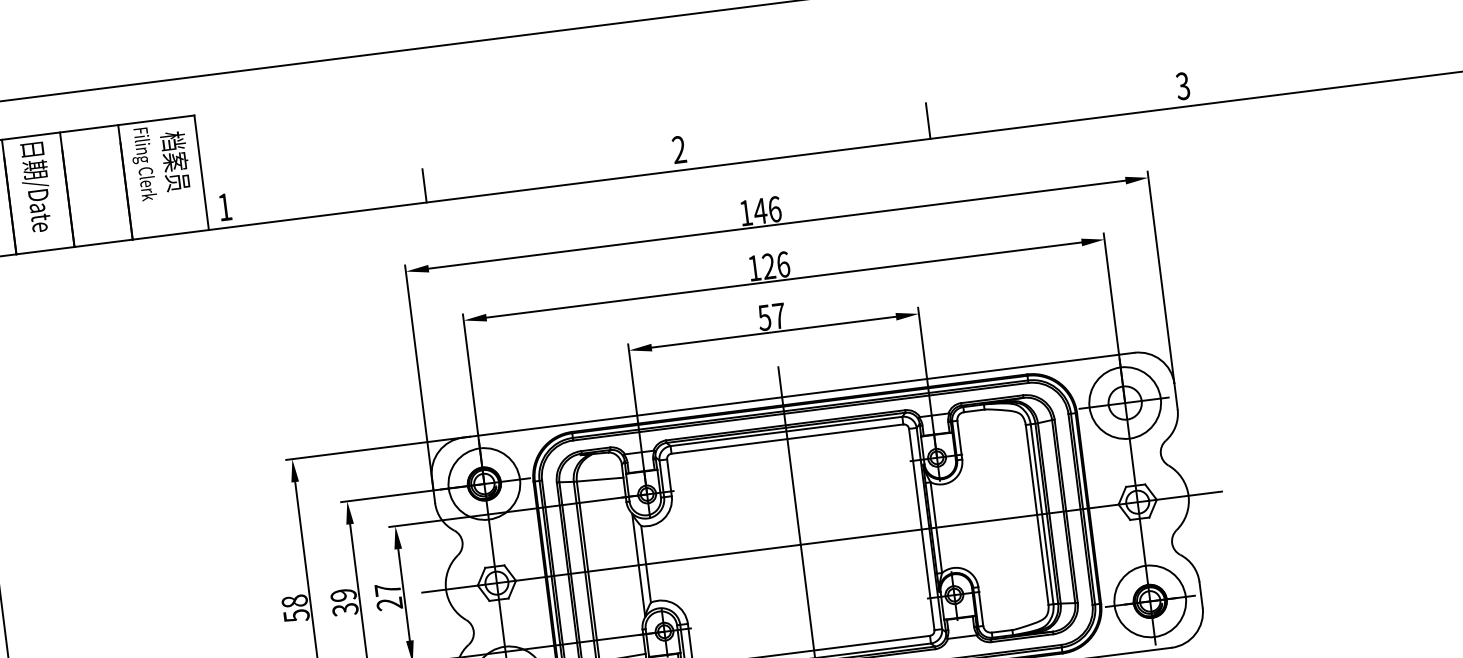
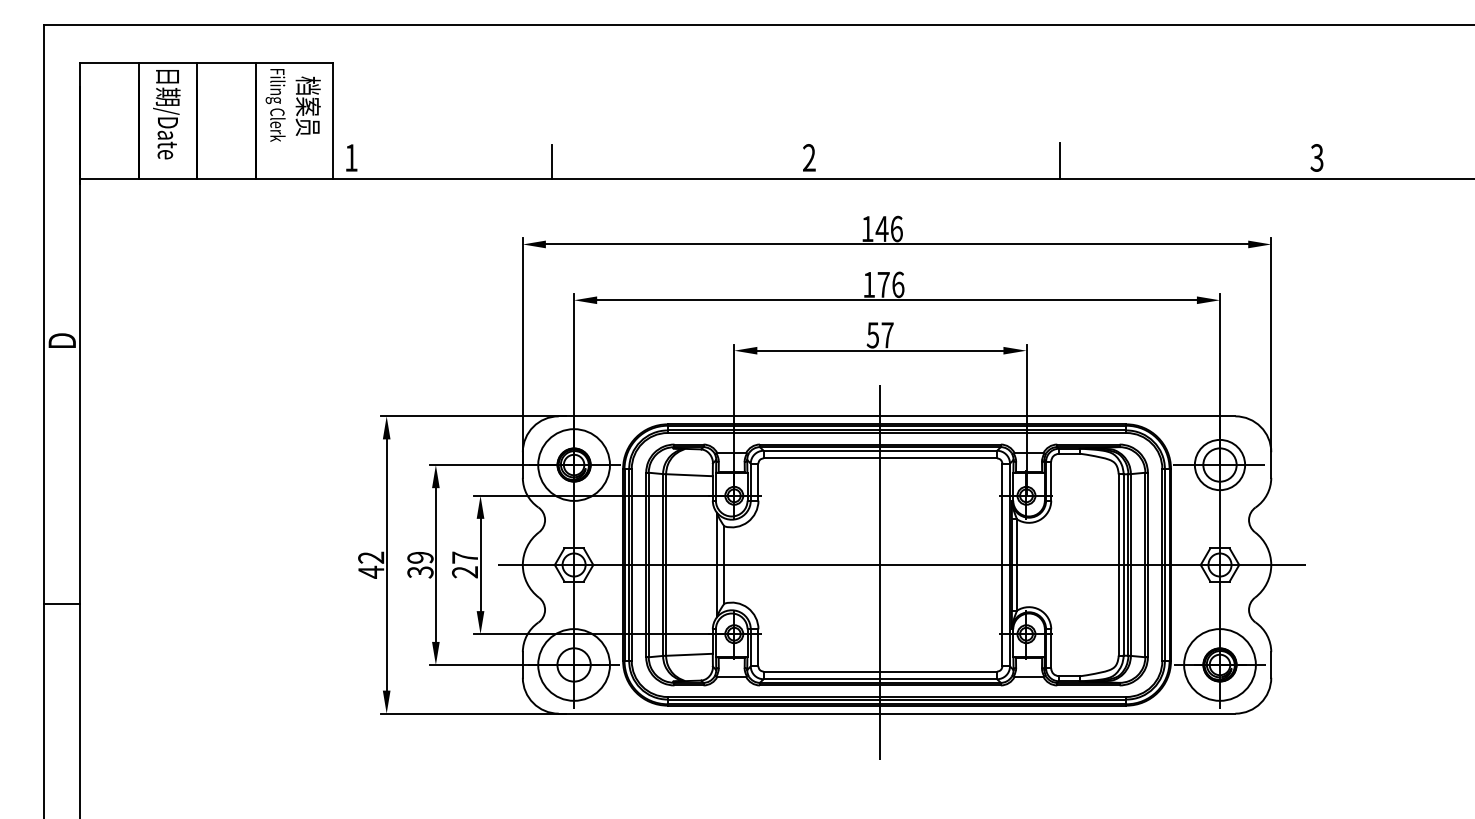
text: (768, 266) -> (883, 284), 126 -> 176
circle: (1124, 402) -> (1219, 464), size x0.7
text: (295, 608) -> (371, 564), 58 -> 42

